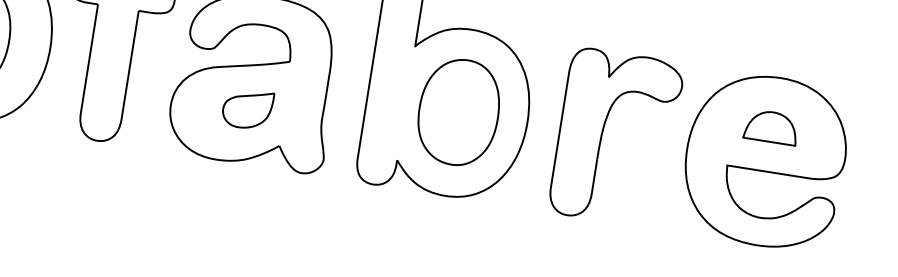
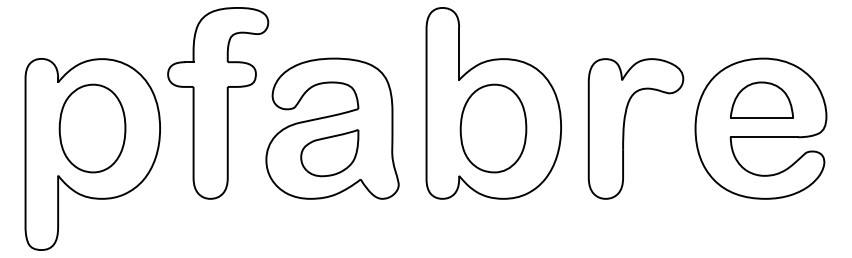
part: (247, 109) -> (329, 153), size x1.43
part: (458, 112) -> (493, 128), moved
part: (771, 126) -> (761, 99), size x1.43

